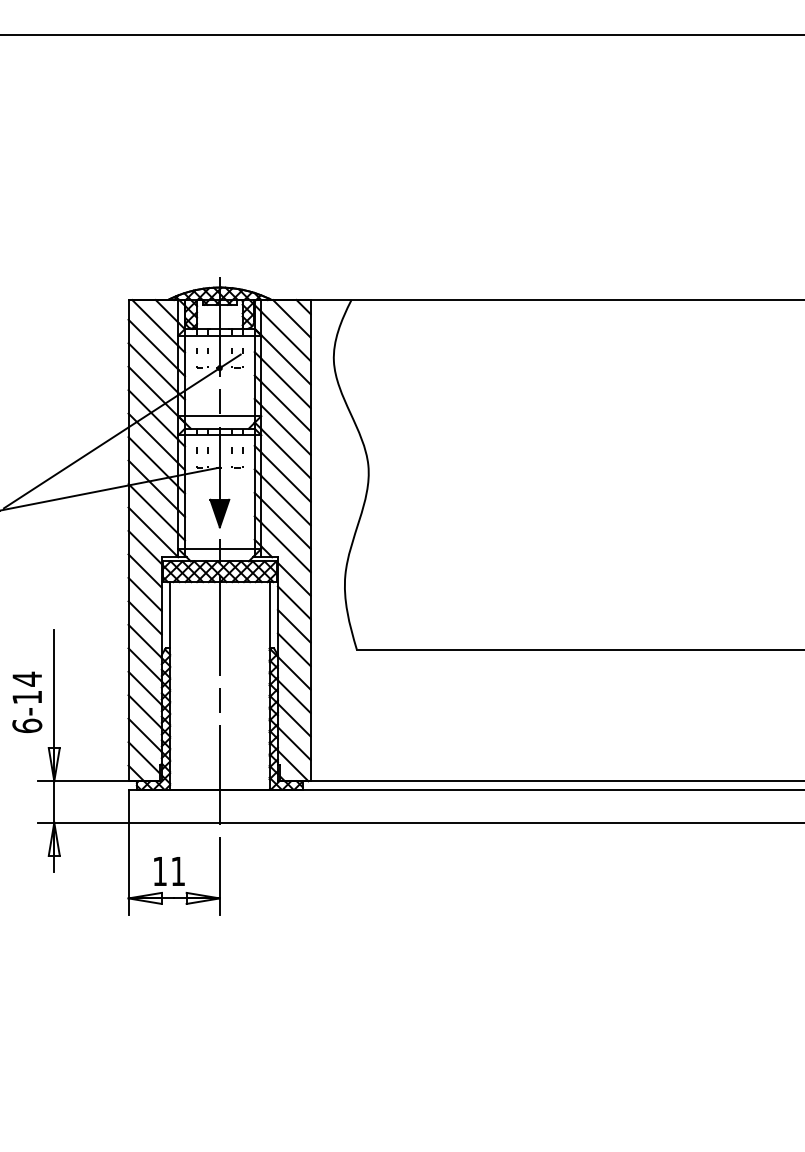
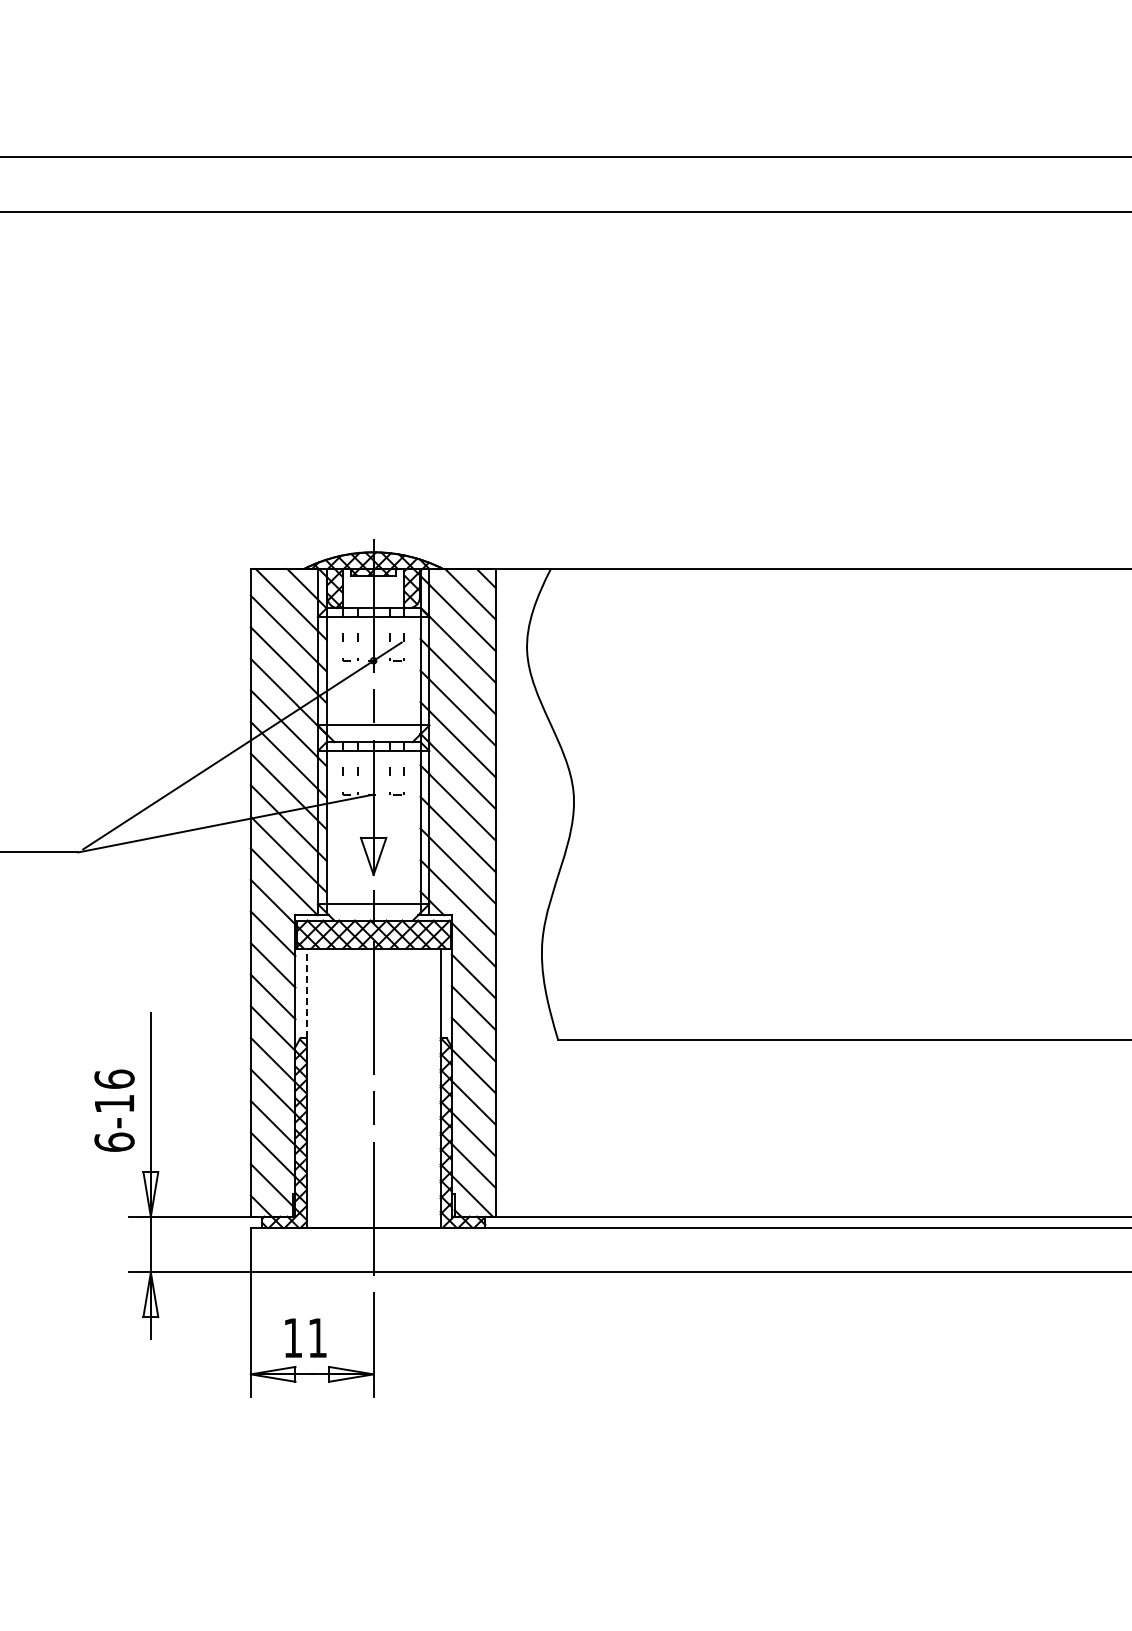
fill: (219, 512) -> (373, 855), removed
line: (169, 615) -> (306, 993), solid -> dashed
text: (27, 679) -> (114, 1079), 6-14 -> 6-16

